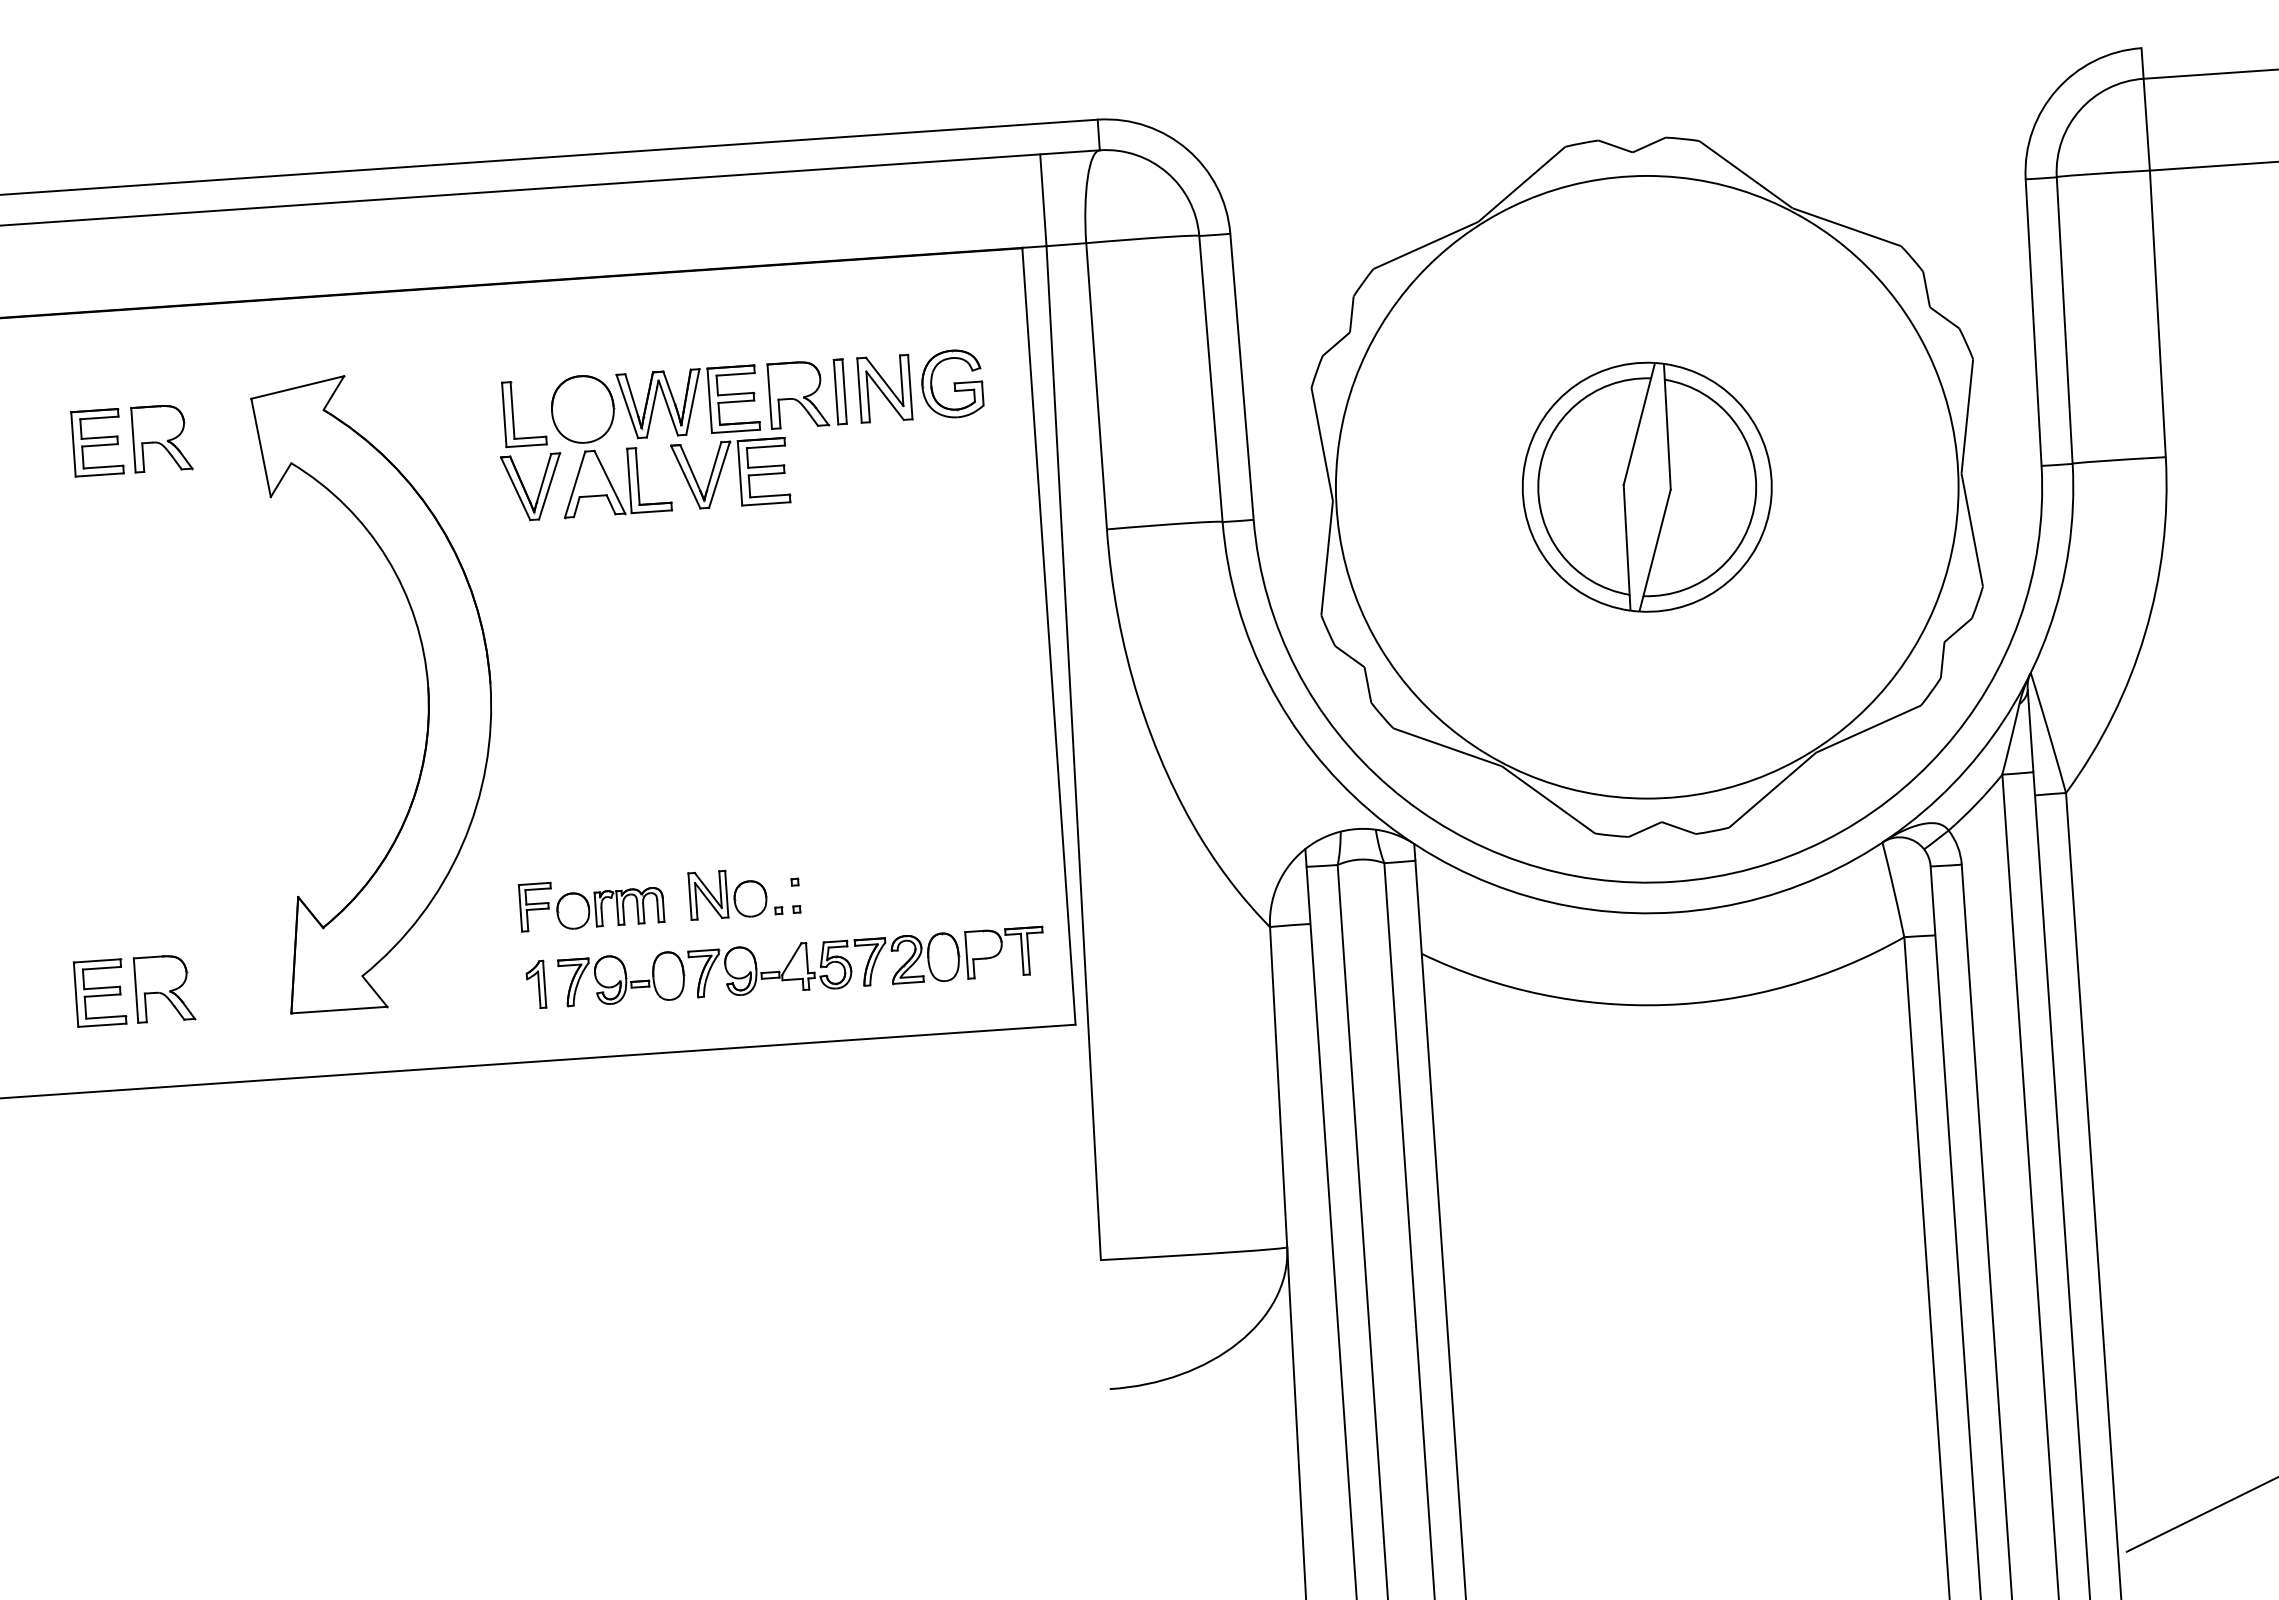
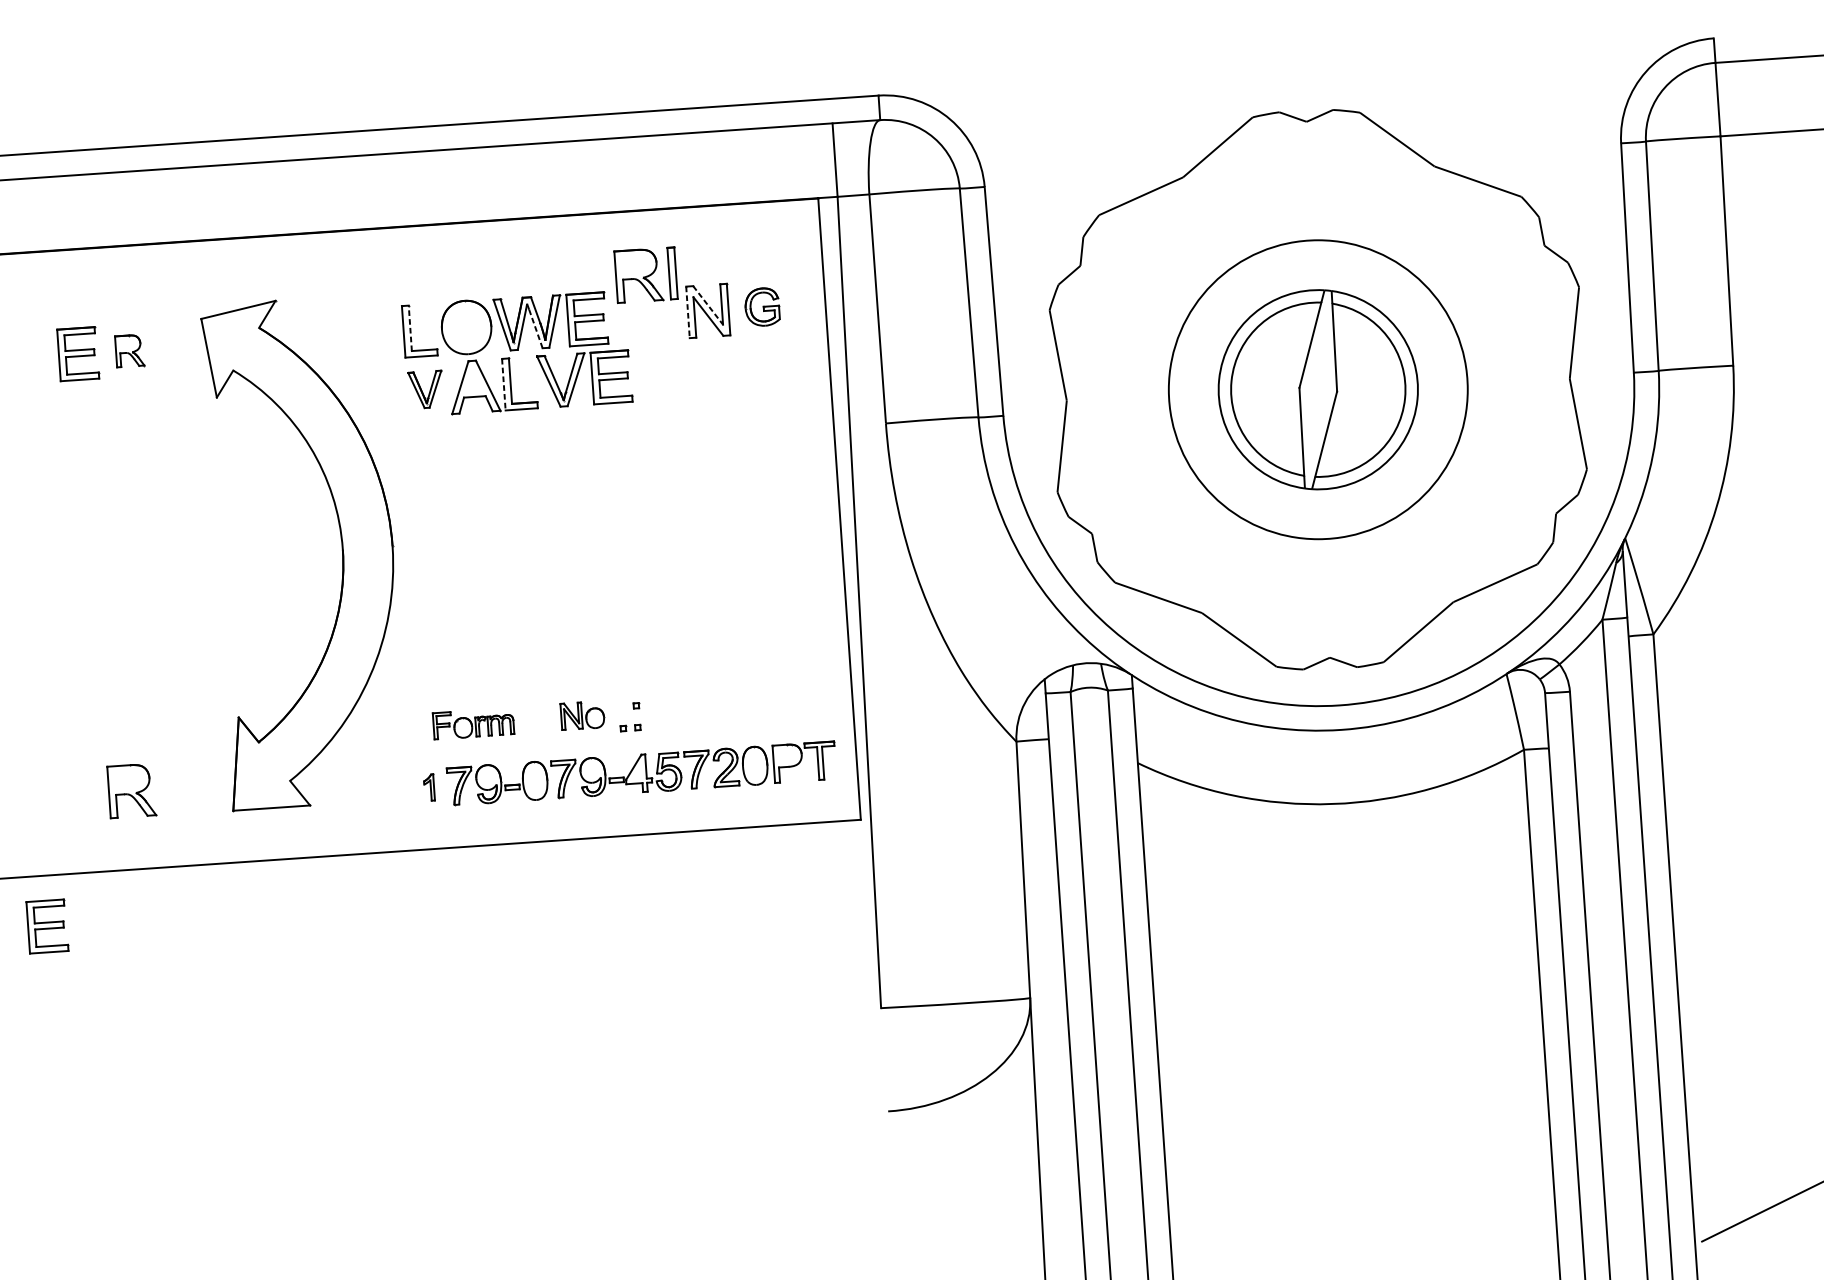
line: (885, 382) -> (708, 305), solid -> dashed
part: (952, 383) -> (762, 306), size x0.7
line: (859, 391) -> (687, 313), solid -> dashed
part: (806, 393) -> (645, 274), moved
line: (512, 410) -> (410, 328), solid -> dashed
line: (669, 411) -> (535, 329), solid -> dashed
part: (161, 439) -> (129, 351), size x0.6
line: (629, 481) -> (503, 385), solid -> dashed
part: (530, 486) -> (424, 389), size x0.7
circle: (1646, 486) -> (1317, 389), size x0.6
part: (727, 894) -> (582, 715), size x0.7
part: (591, 906) -> (473, 725), size x0.7
part: (536, 983) -> (429, 786), size x0.7
part: (99, 992) -> (46, 926), moved

